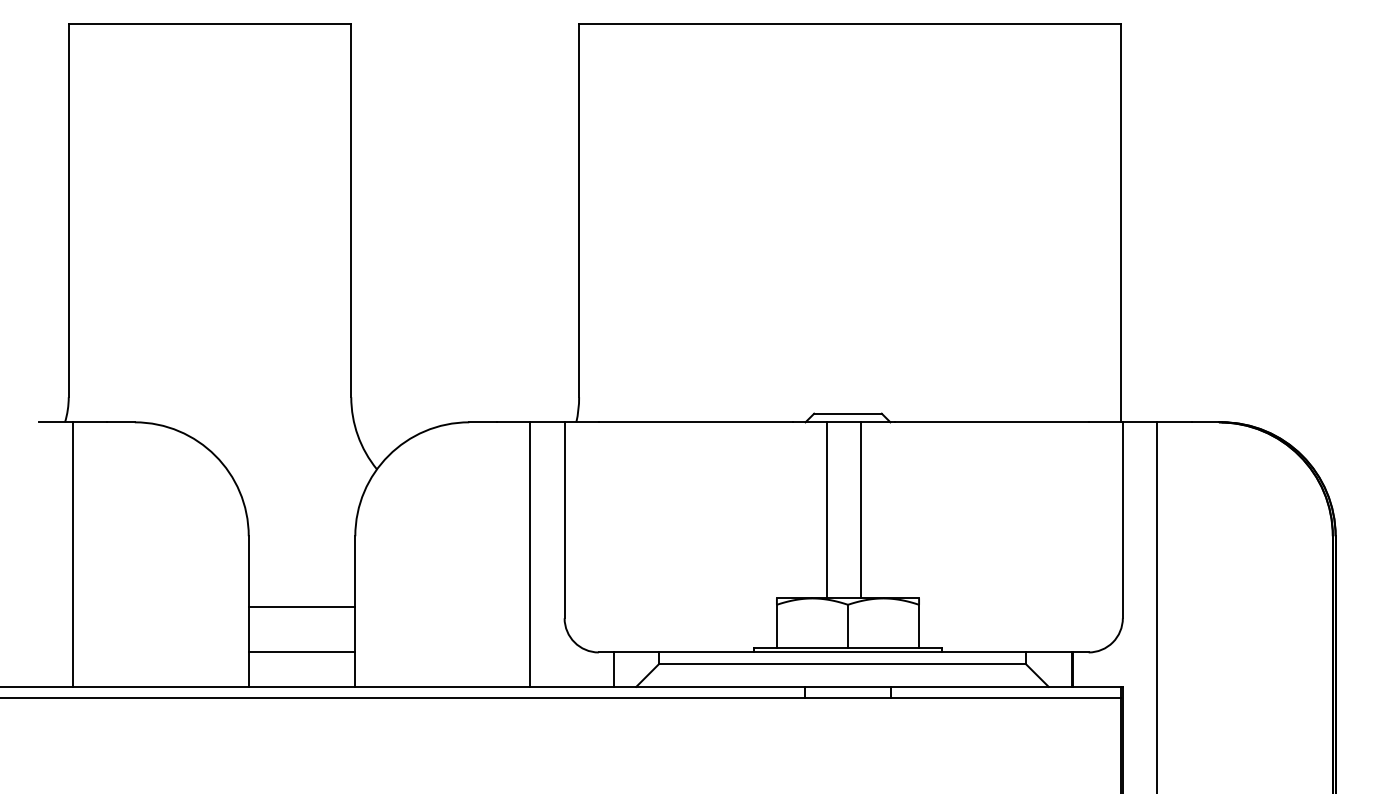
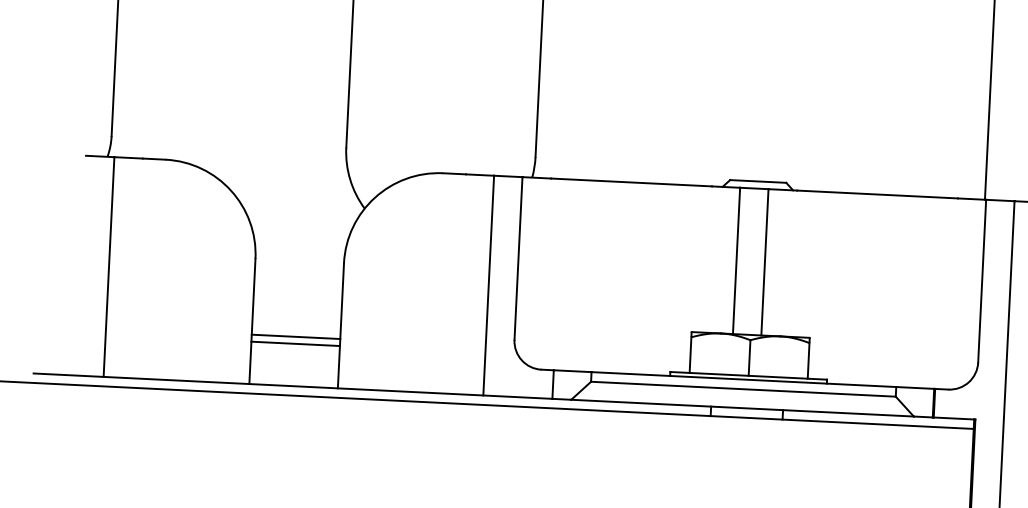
line: (301, 606) -> (295, 343), moved
line: (301, 652) -> (295, 336), moved

